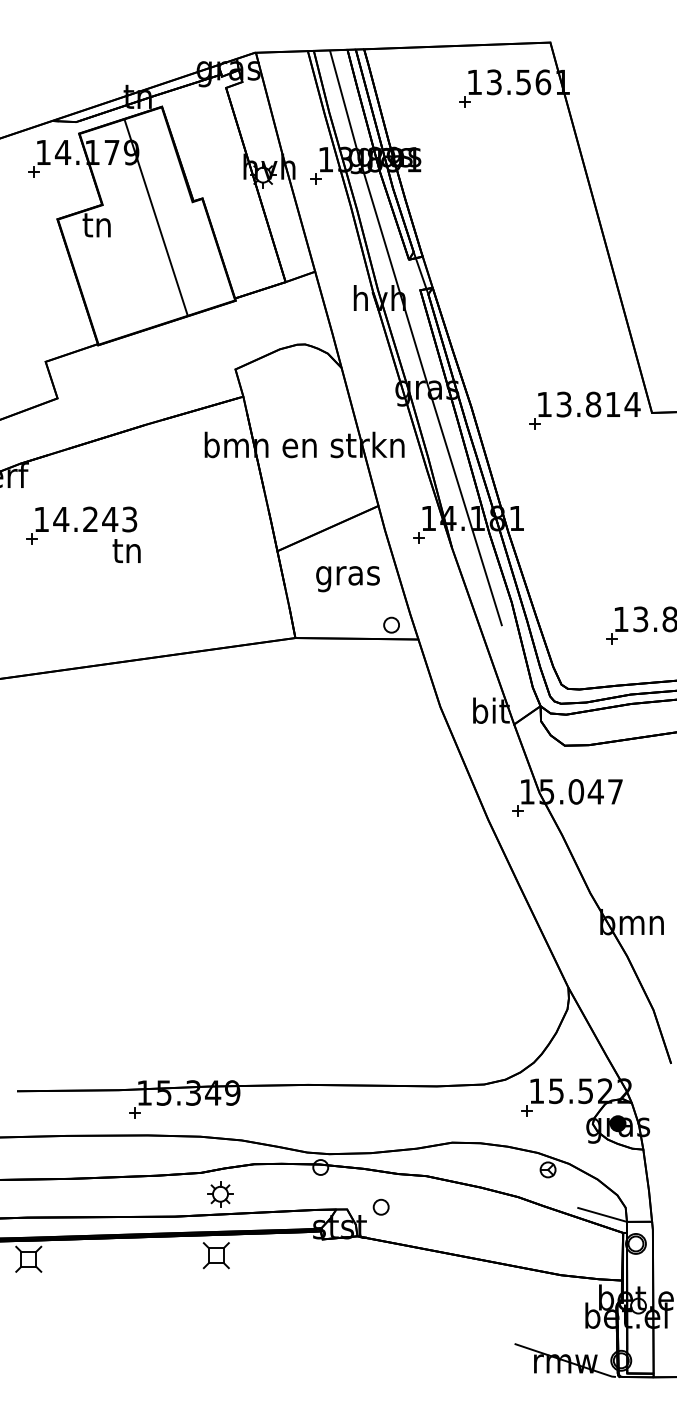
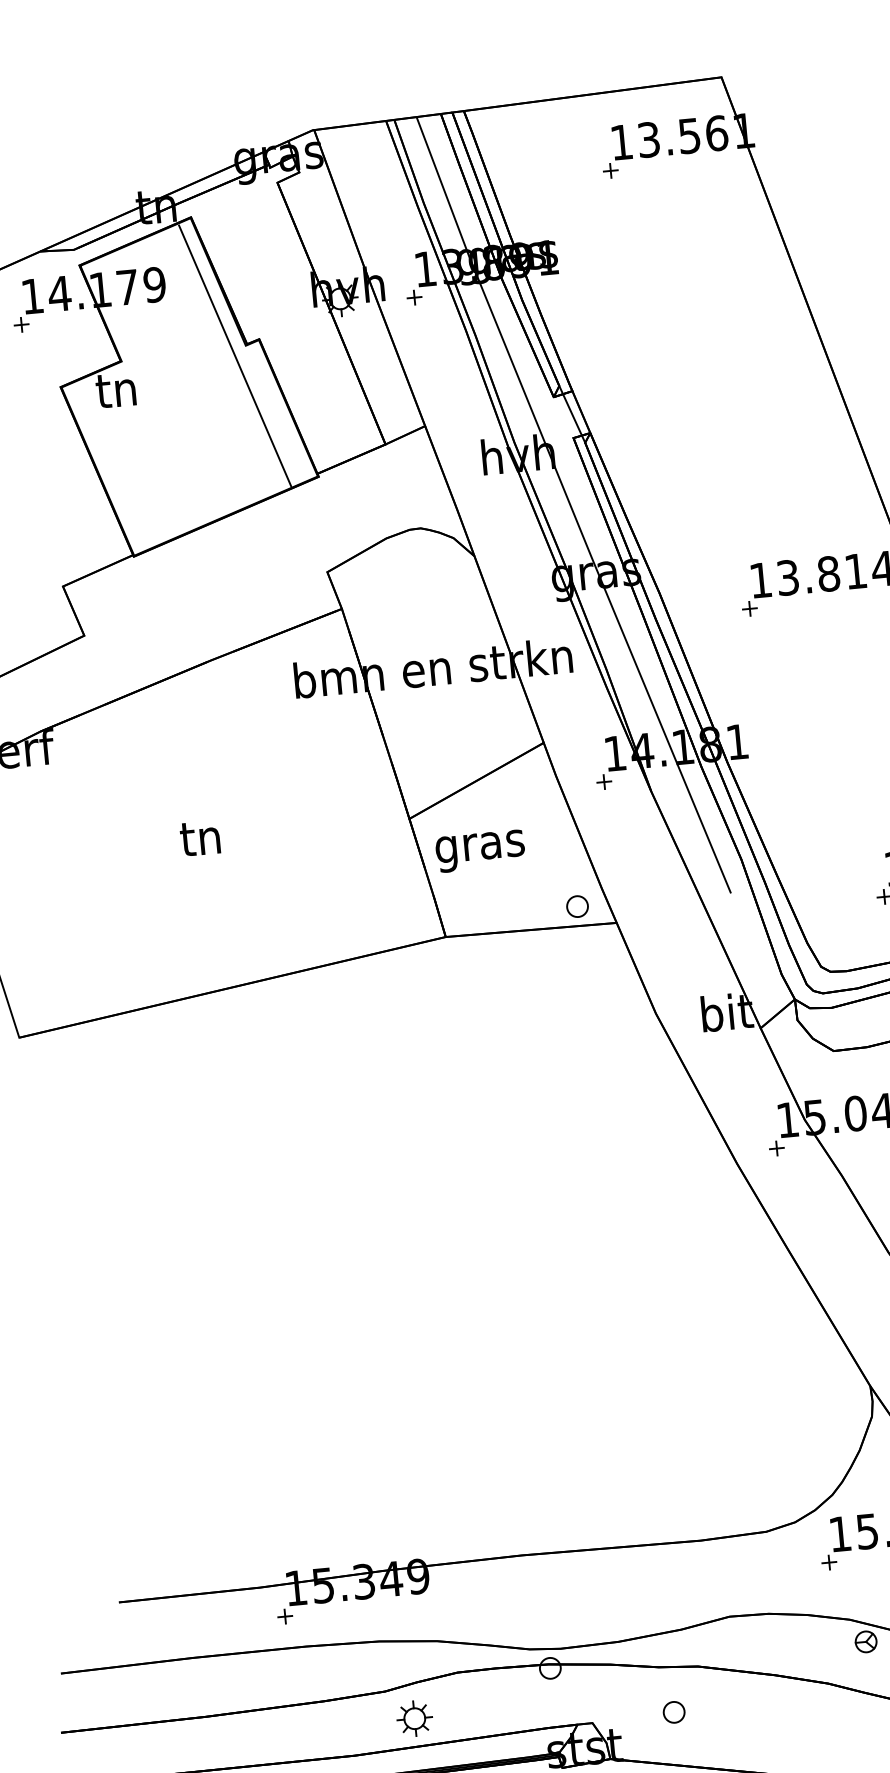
line: (155, 217) -> (234, 355), moved
part: (81, 525) -> (134, 808), removed
text: (347, 579) -> (479, 851), moved
part: (380, 1206) -> (673, 1711), moved

